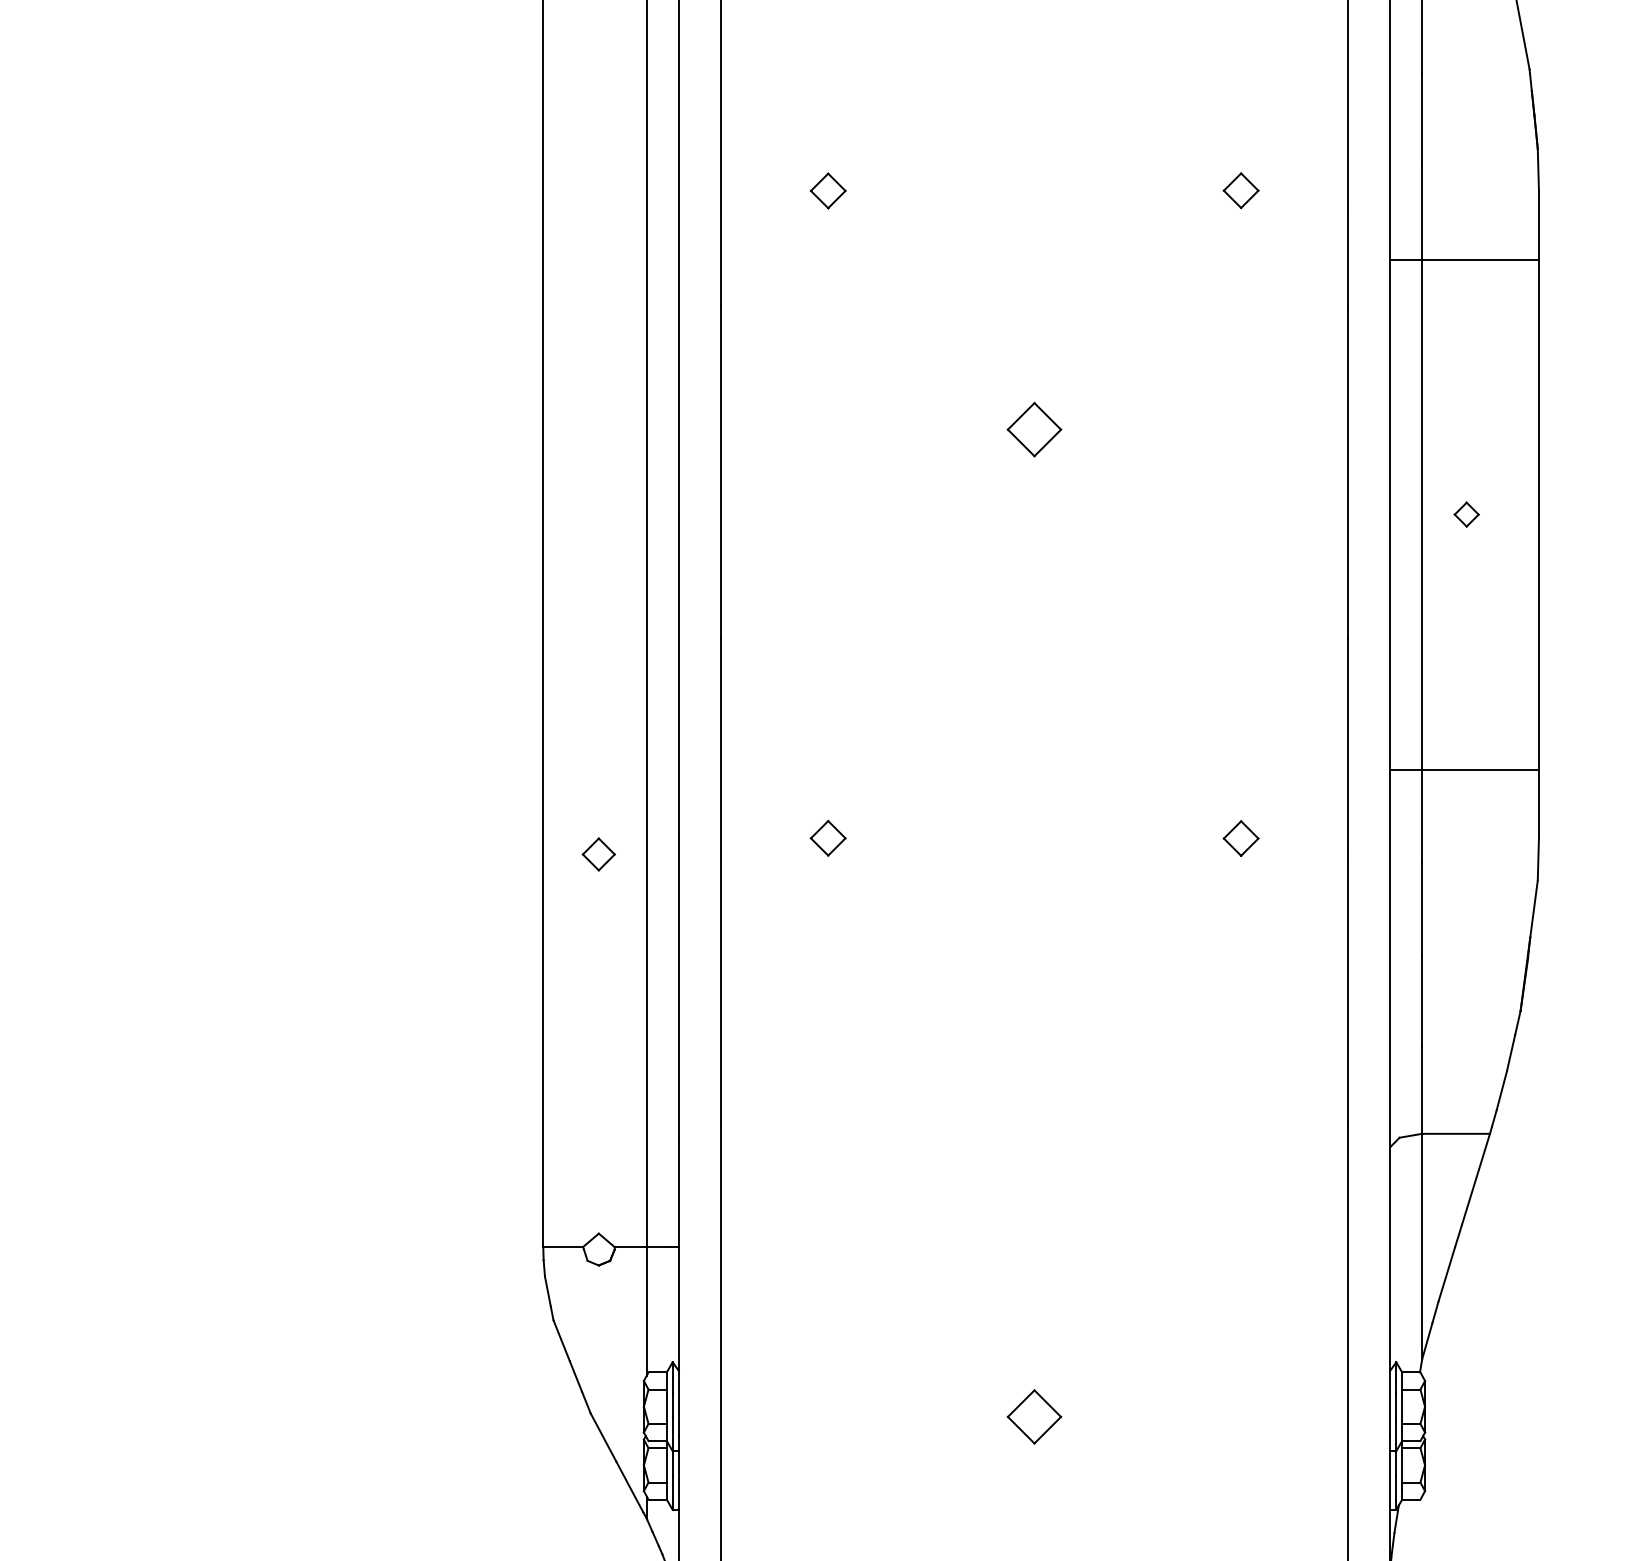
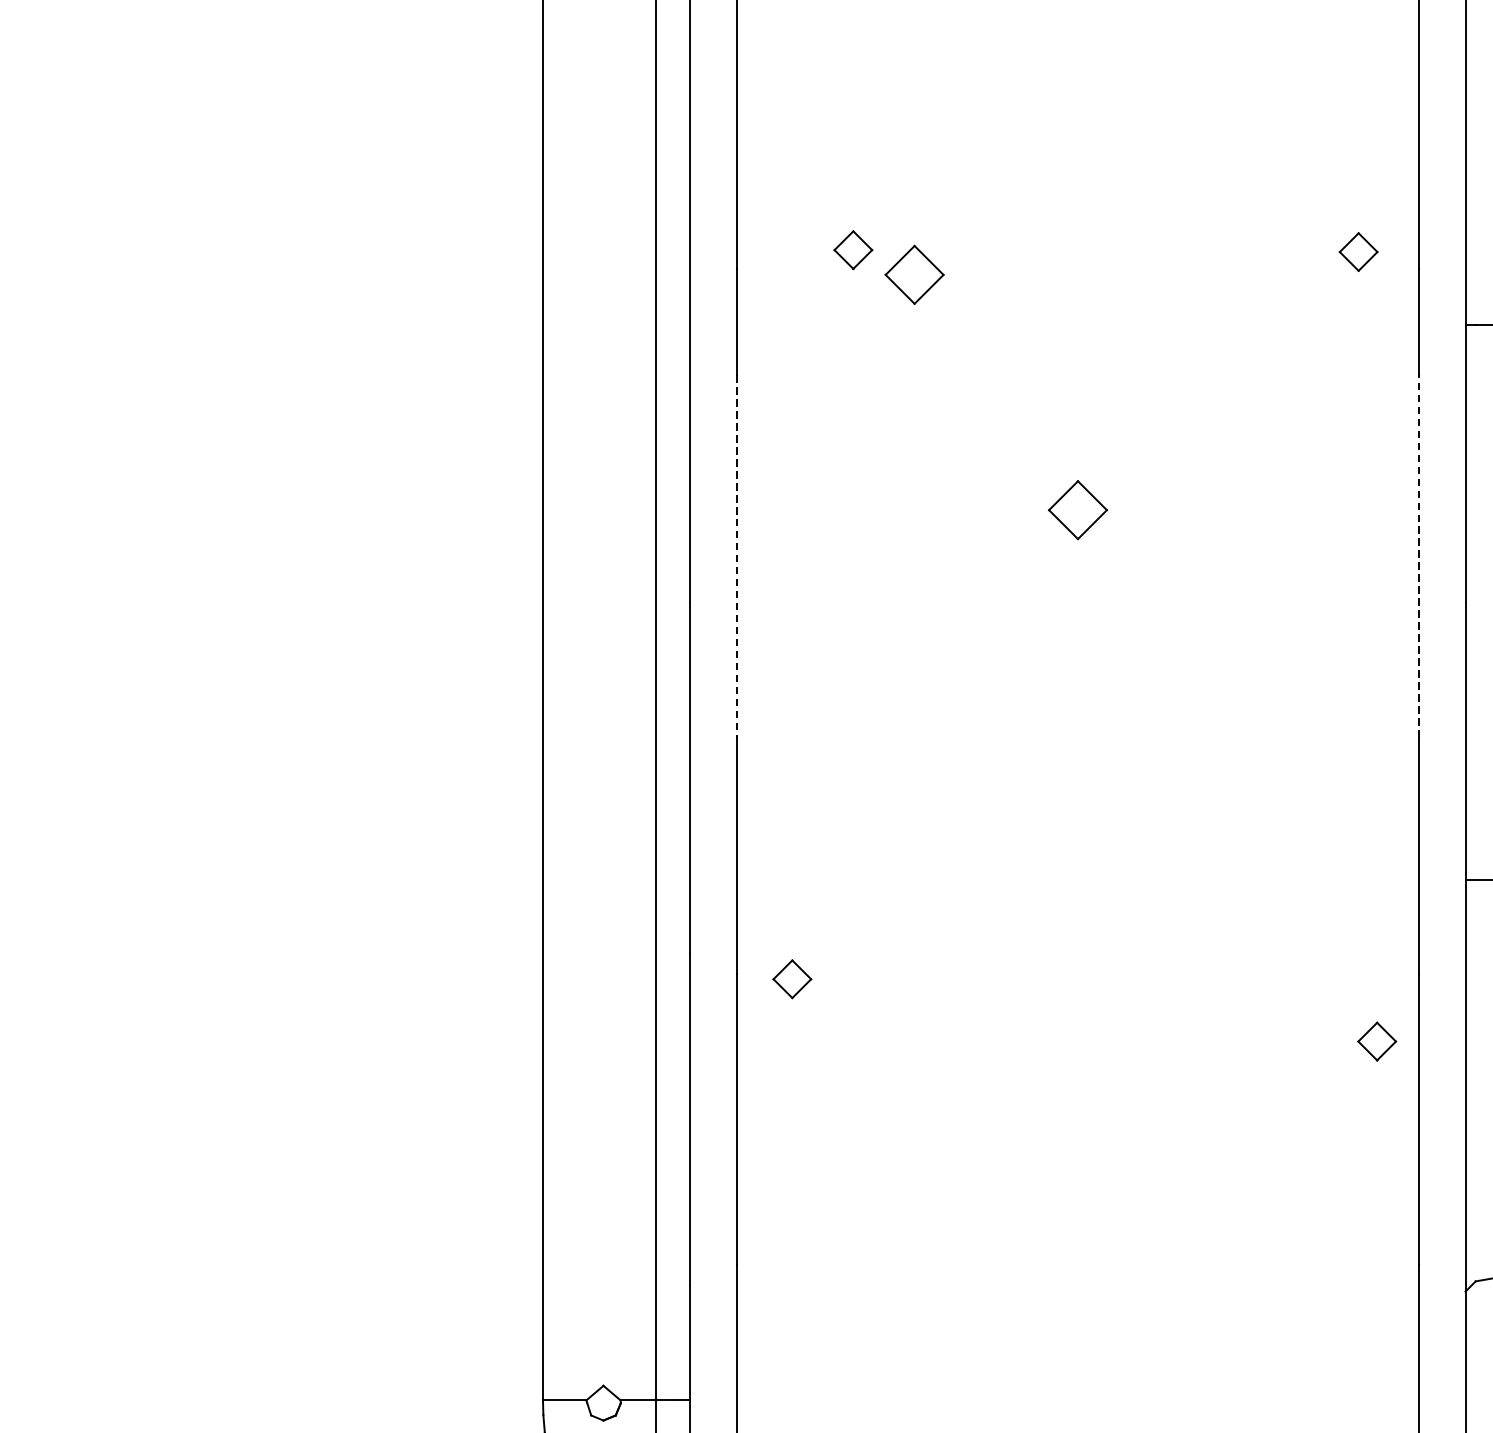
part: (1240, 190) -> (1357, 251), moved
part: (884, 213) -> (914, 274), added
line: (1347, 471) -> (1418, 555), solid -> dashed
line: (721, 472) -> (737, 556), solid -> dashed
part: (827, 837) -> (791, 978), moved
part: (1240, 838) -> (1376, 1041), moved
part: (598, 854) -> (603, 972), removed

